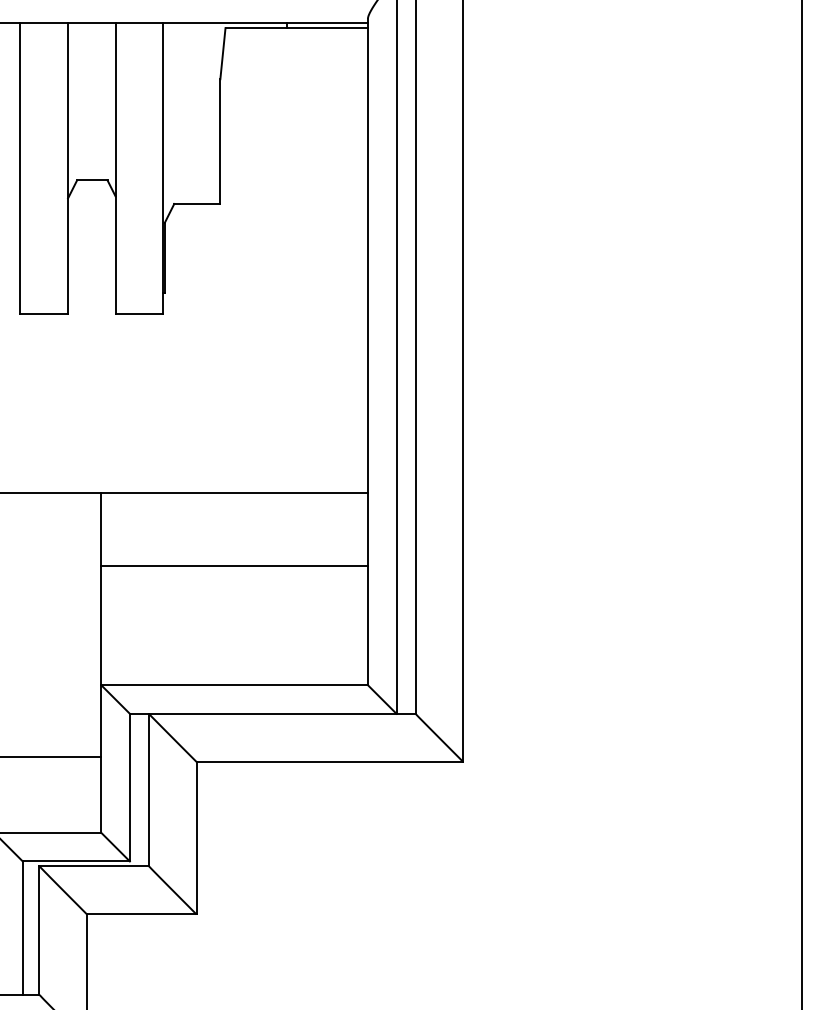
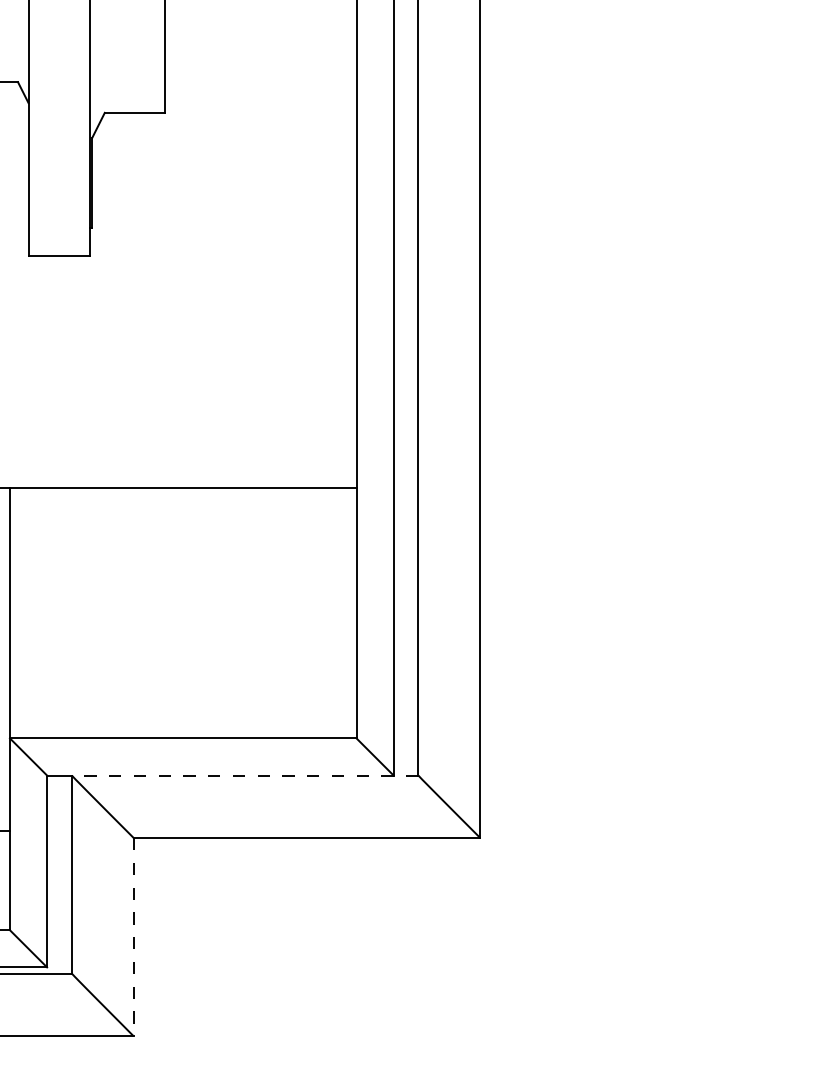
line: (234, 566) -> (183, 584), removed
line: (281, 713) -> (244, 775), solid -> dashed
line: (196, 838) -> (133, 937), solid -> dashed

